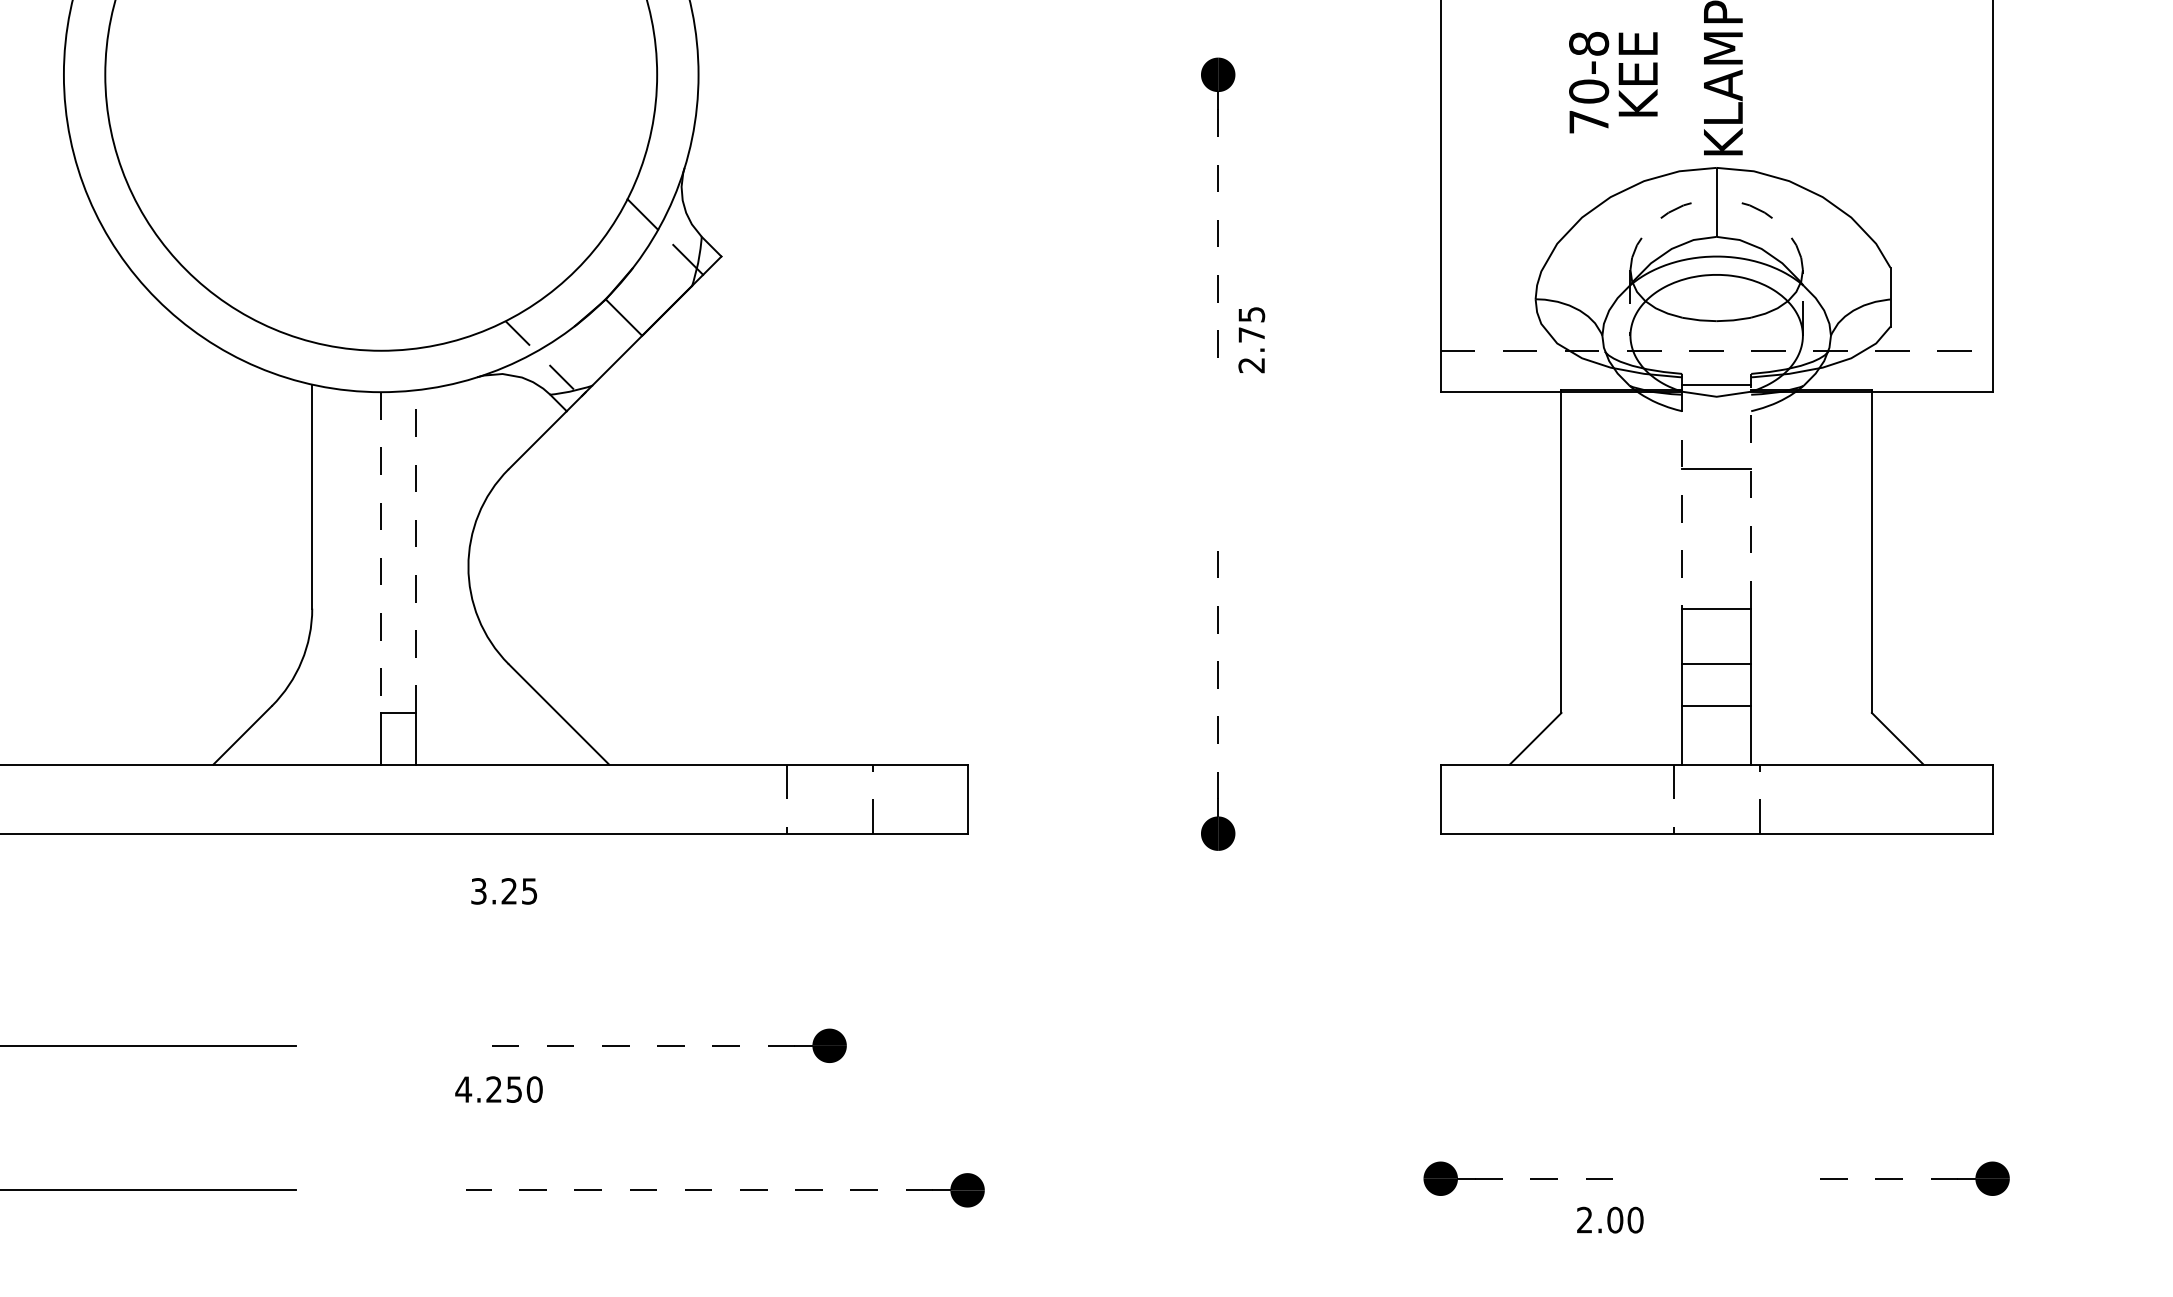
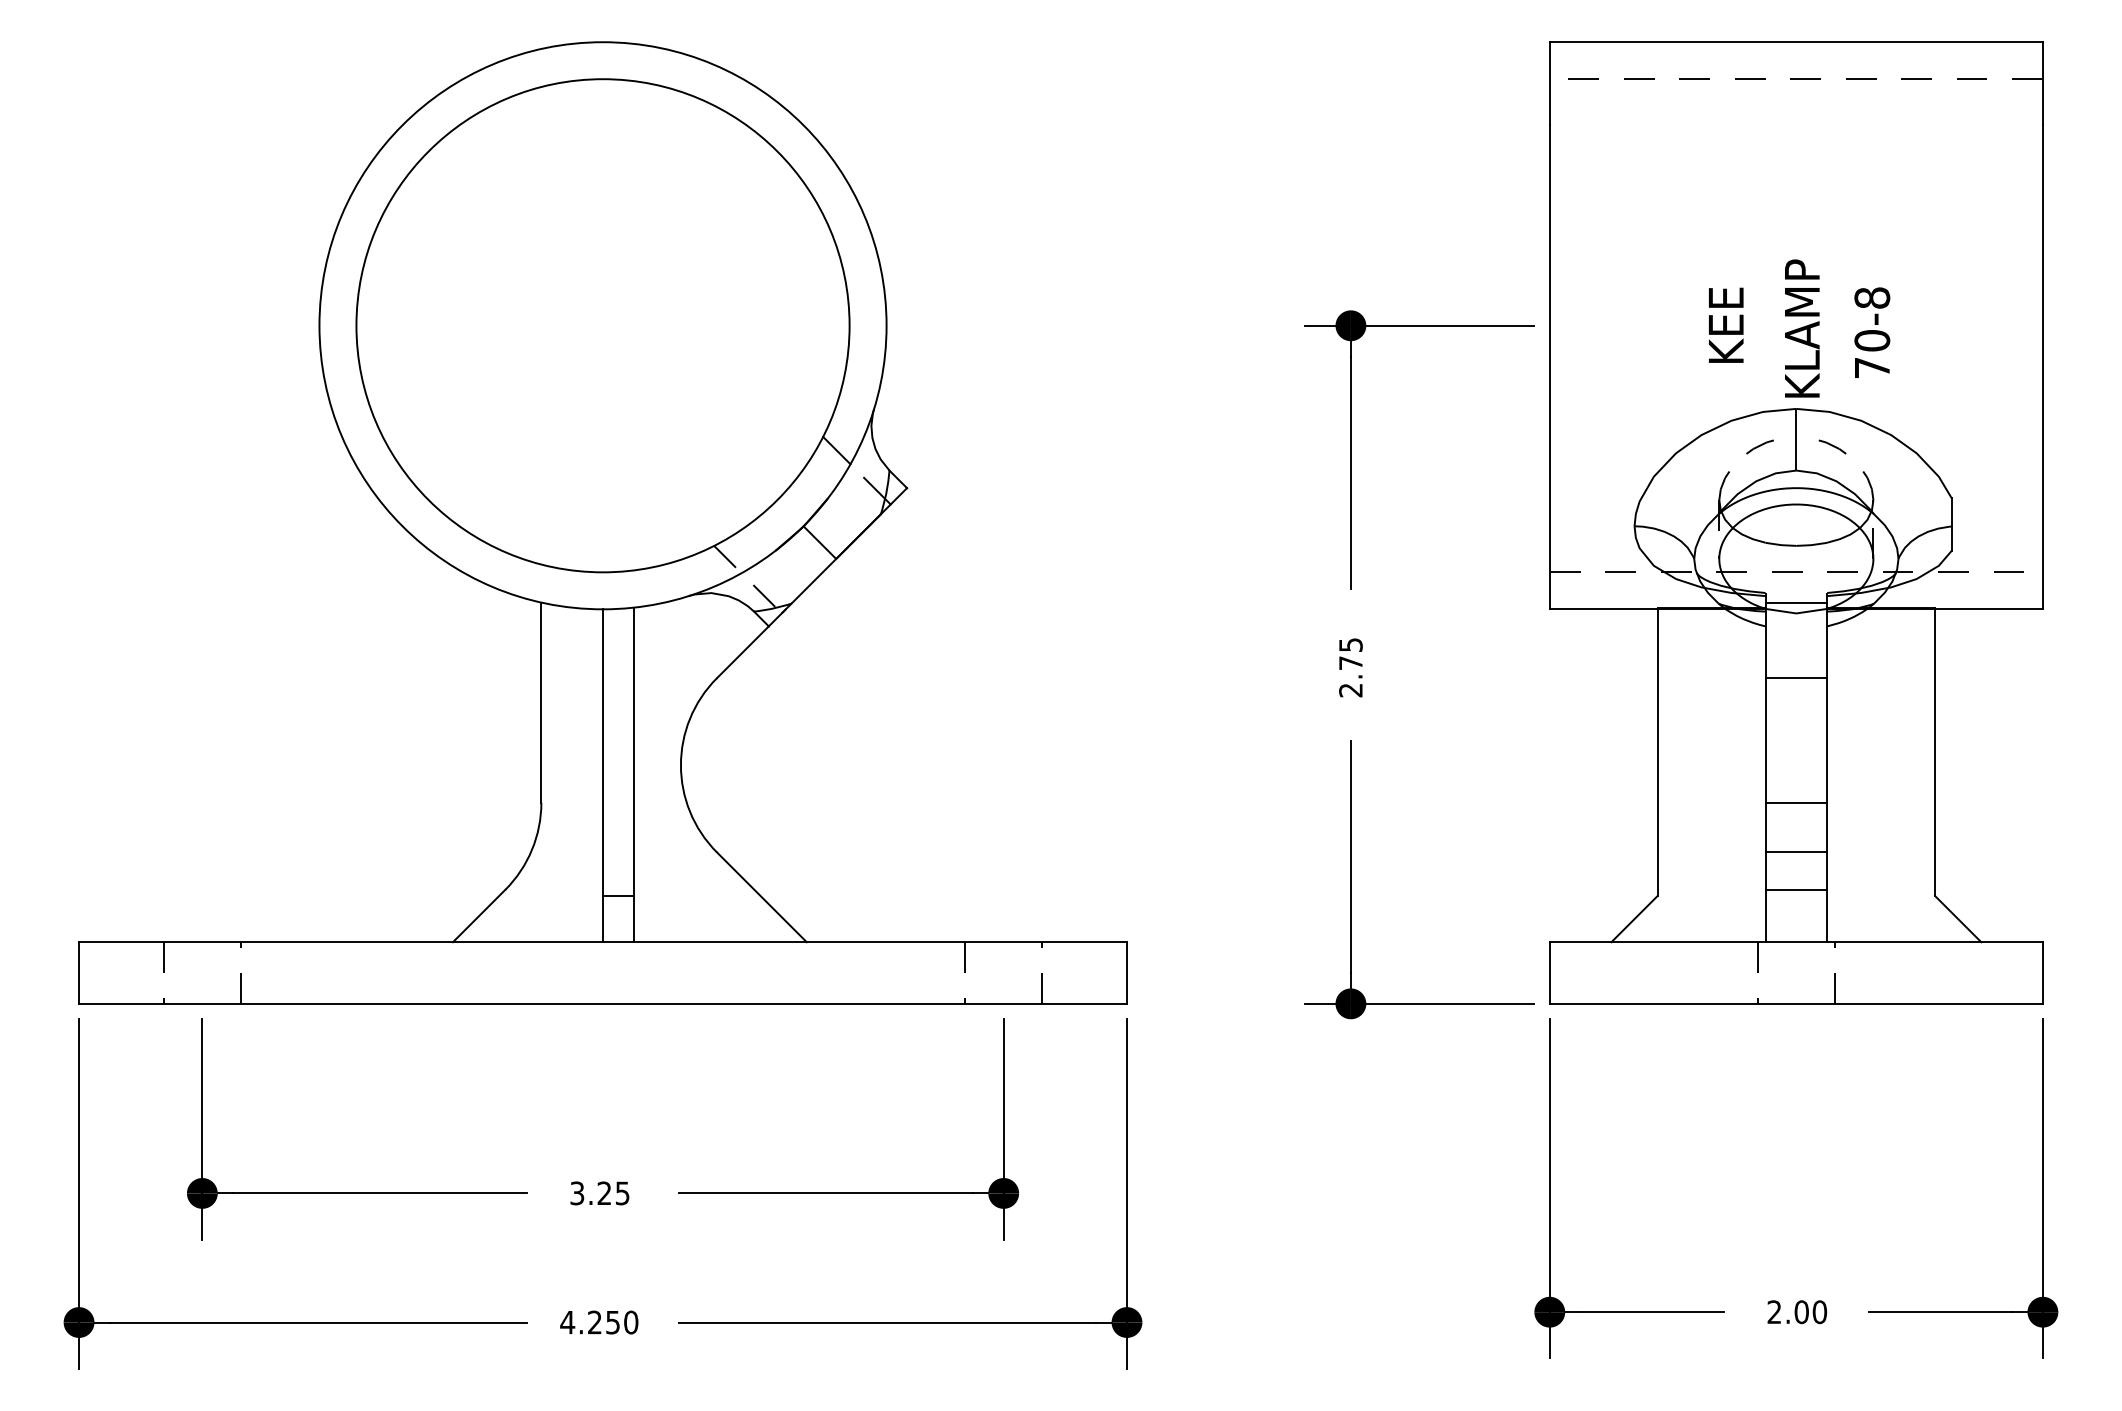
line: (1294, 74) -> (1419, 325), added
text: (1589, 82) -> (1872, 332), moved
line: (1217, 240) -> (1350, 473), dashed -> solid
text: (1251, 339) -> (1350, 667), moved
line: (1751, 496) -> (1827, 702), dashed -> solid
line: (1682, 497) -> (1765, 703), dashed -> solid
line: (415, 551) -> (633, 751), dashed -> solid
line: (381, 553) -> (603, 753), dashed -> solid
line: (1217, 668) -> (1350, 856), dashed -> solid
line: (1294, 833) -> (1419, 1003), added
text: (503, 891) -> (599, 1193), moved
line: (829, 974) -> (1003, 1129), added
line: (1440, 1040) -> (1549, 1188), added
line: (1992, 1040) -> (2042, 1188), added
line: (631, 1045) -> (826, 1193), dashed -> solid
line: (967, 1045) -> (1126, 1193), added
text: (499, 1089) -> (599, 1322), moved
line: (1555, 1179) -> (1652, 1312), dashed -> solid
line: (1877, 1179) -> (1940, 1312), dashed -> solid
line: (699, 1190) -> (887, 1322), dashed -> solid
text: (1610, 1220) -> (1797, 1312), moved

